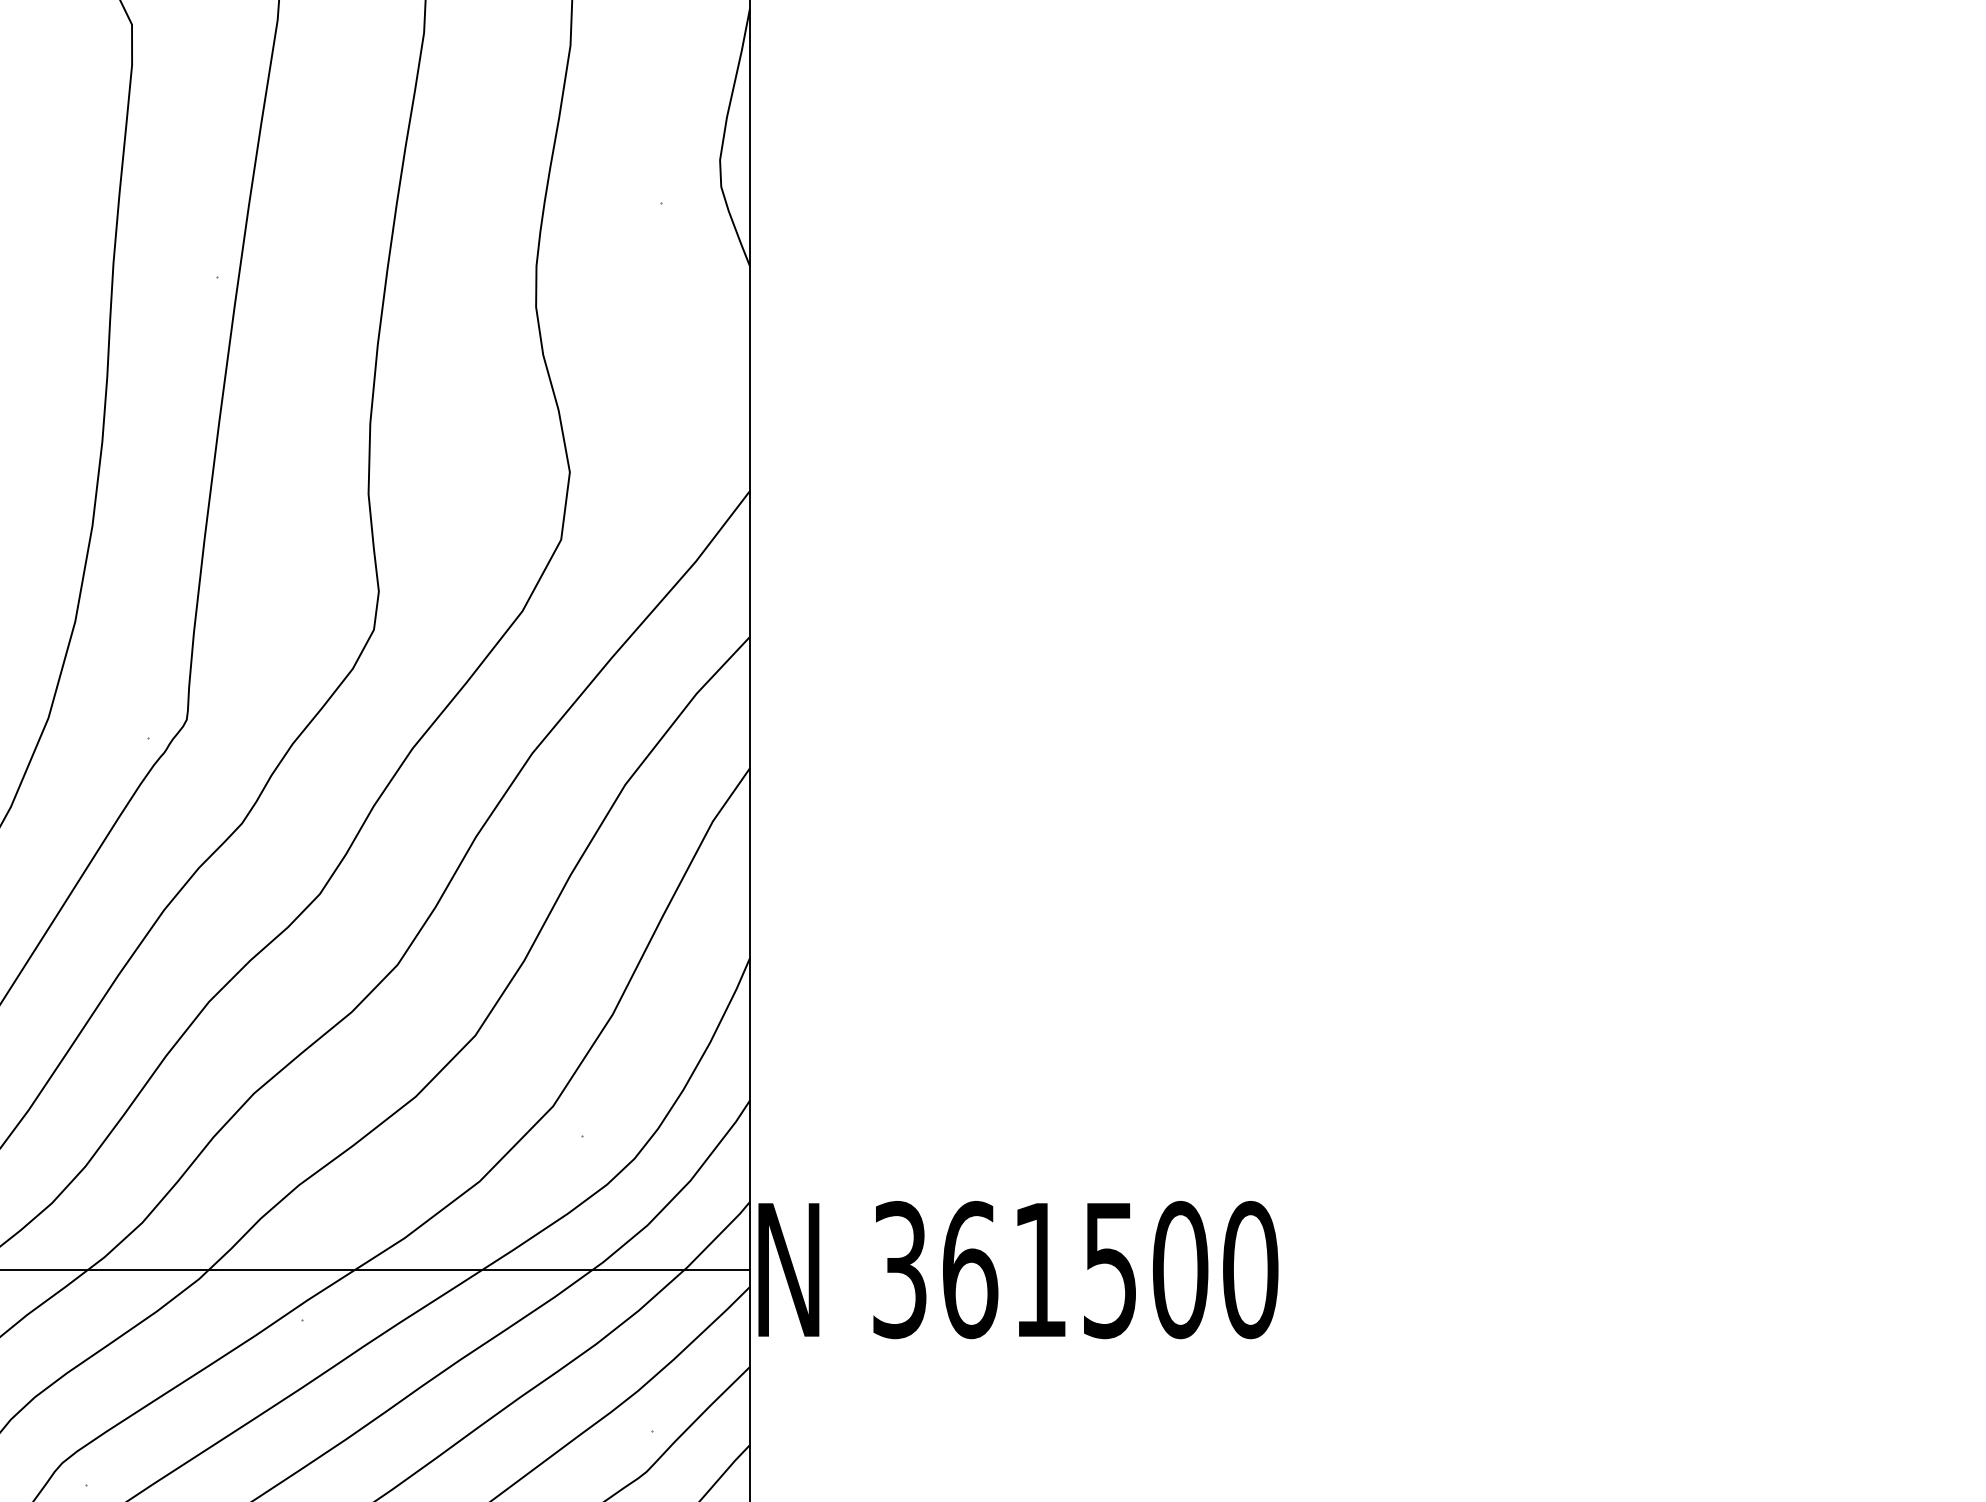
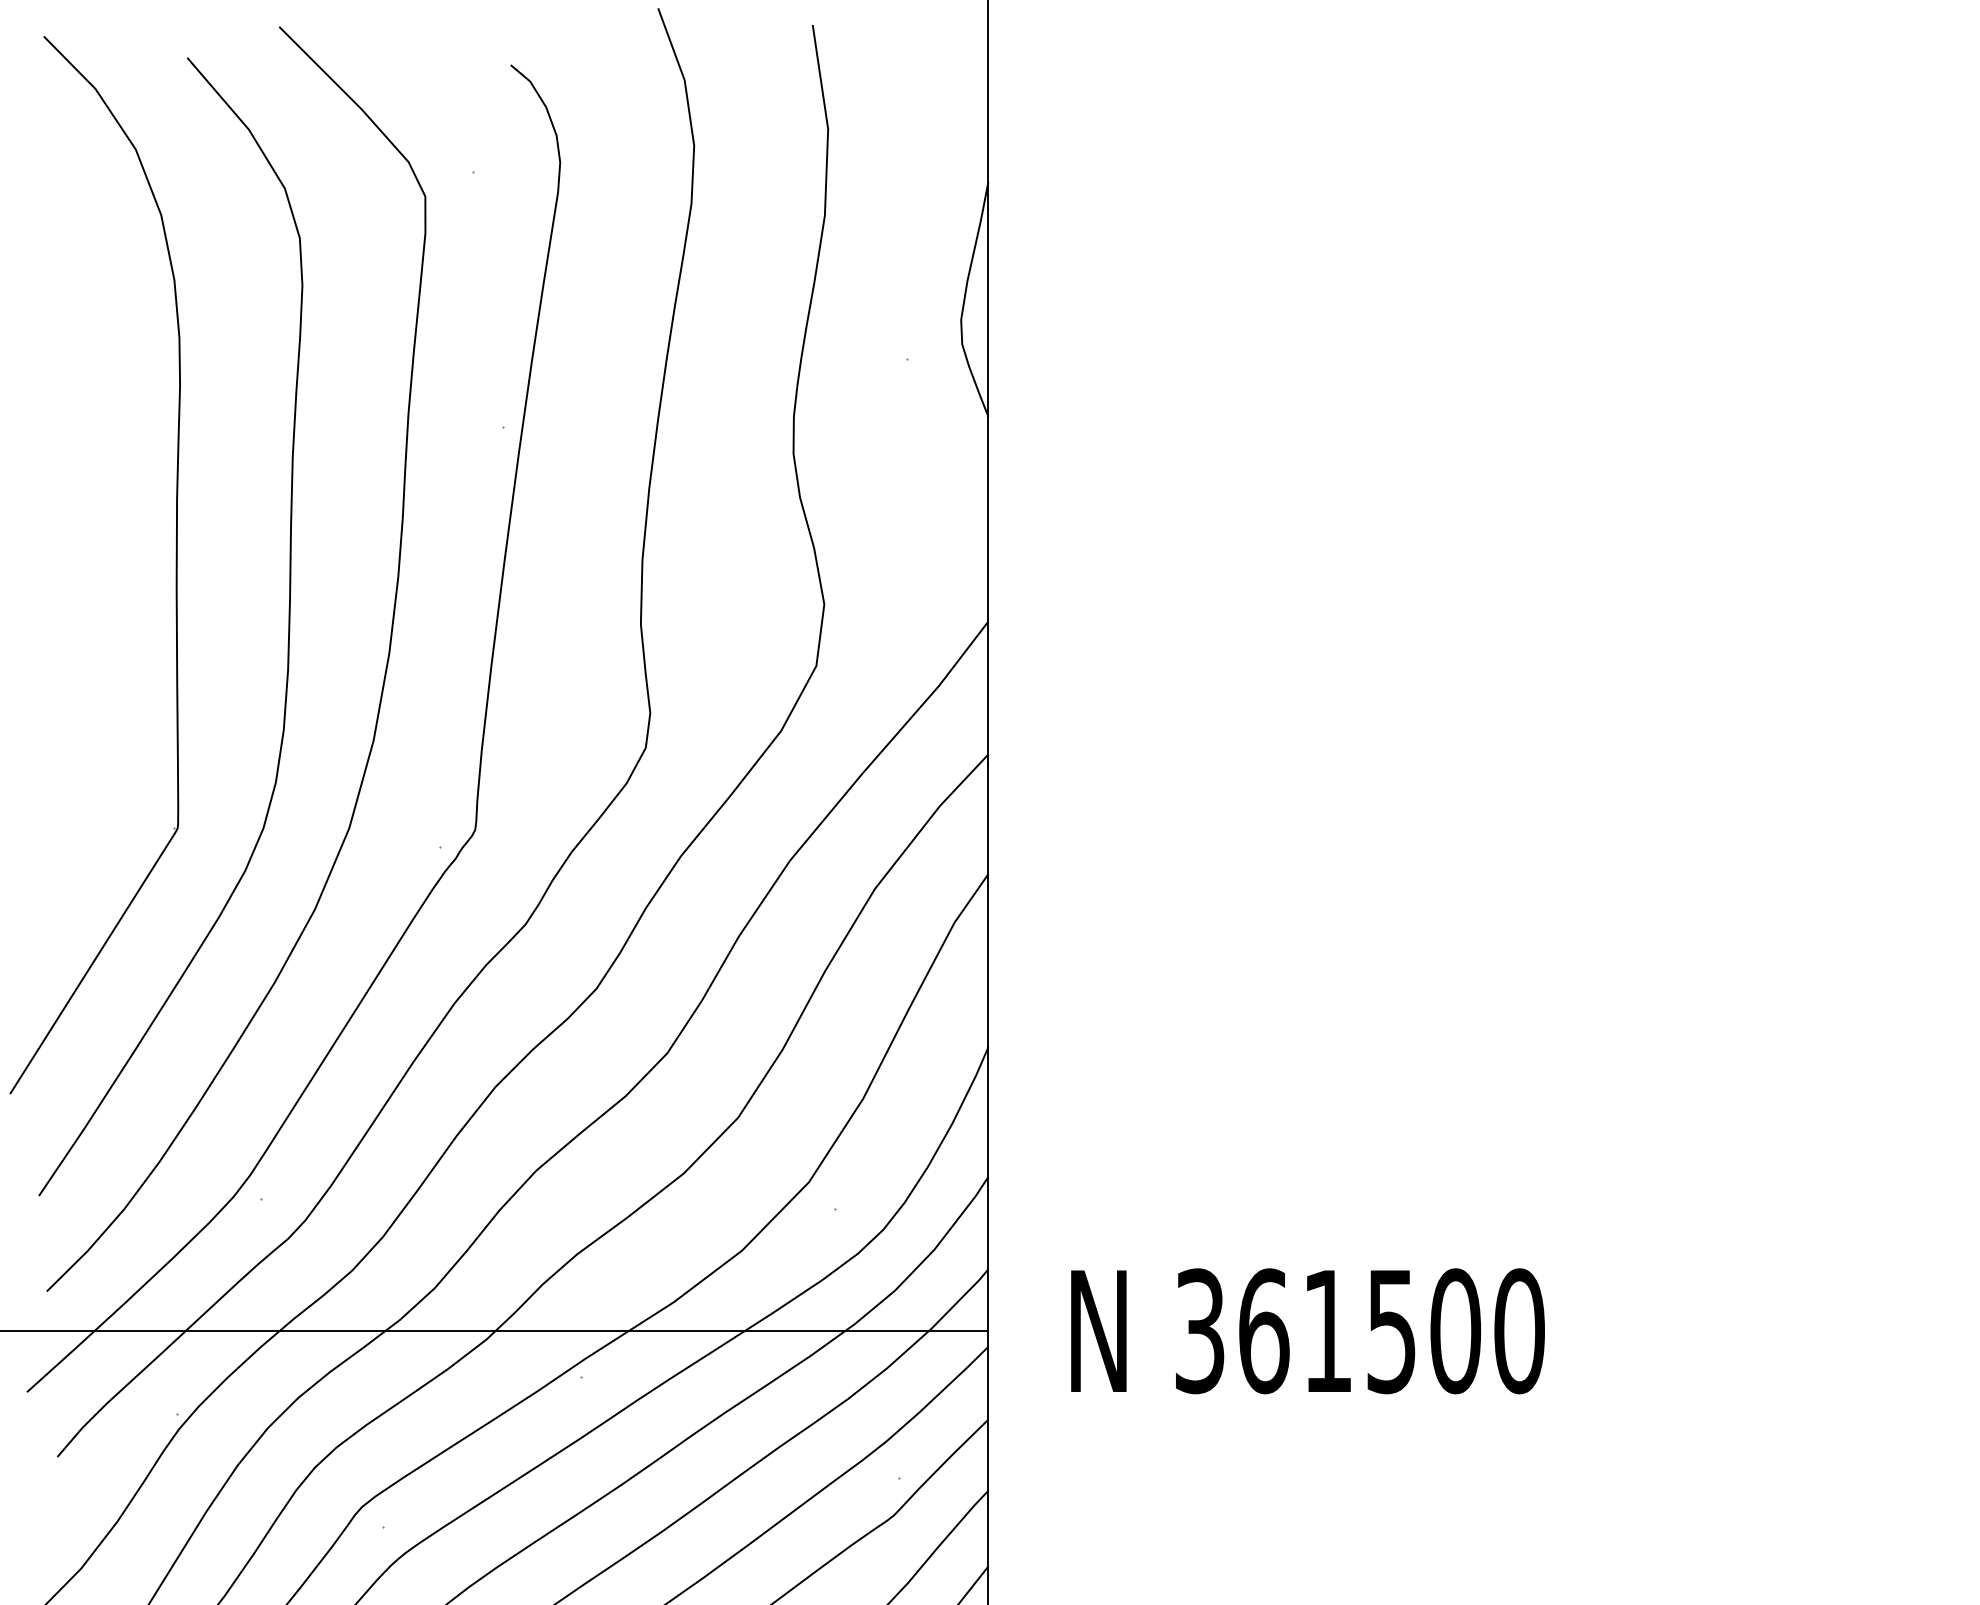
text: (1017, 1270) -> (1307, 1331), moved

